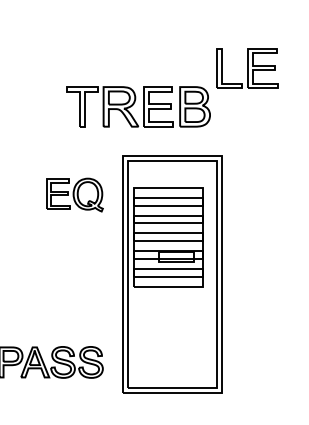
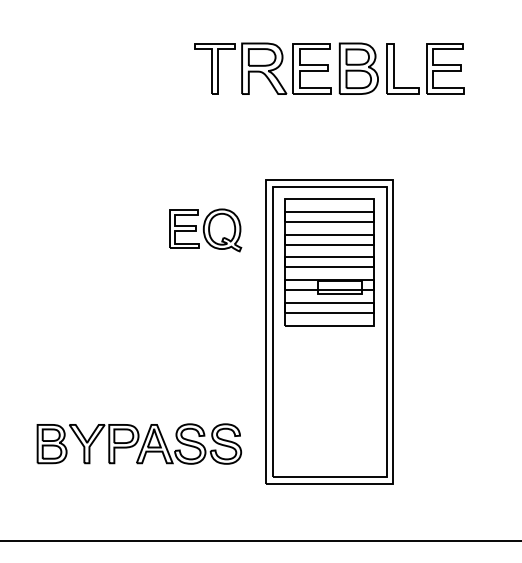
part: (138, 106) -> (286, 68), moved
part: (168, 237) -> (329, 262), moved

